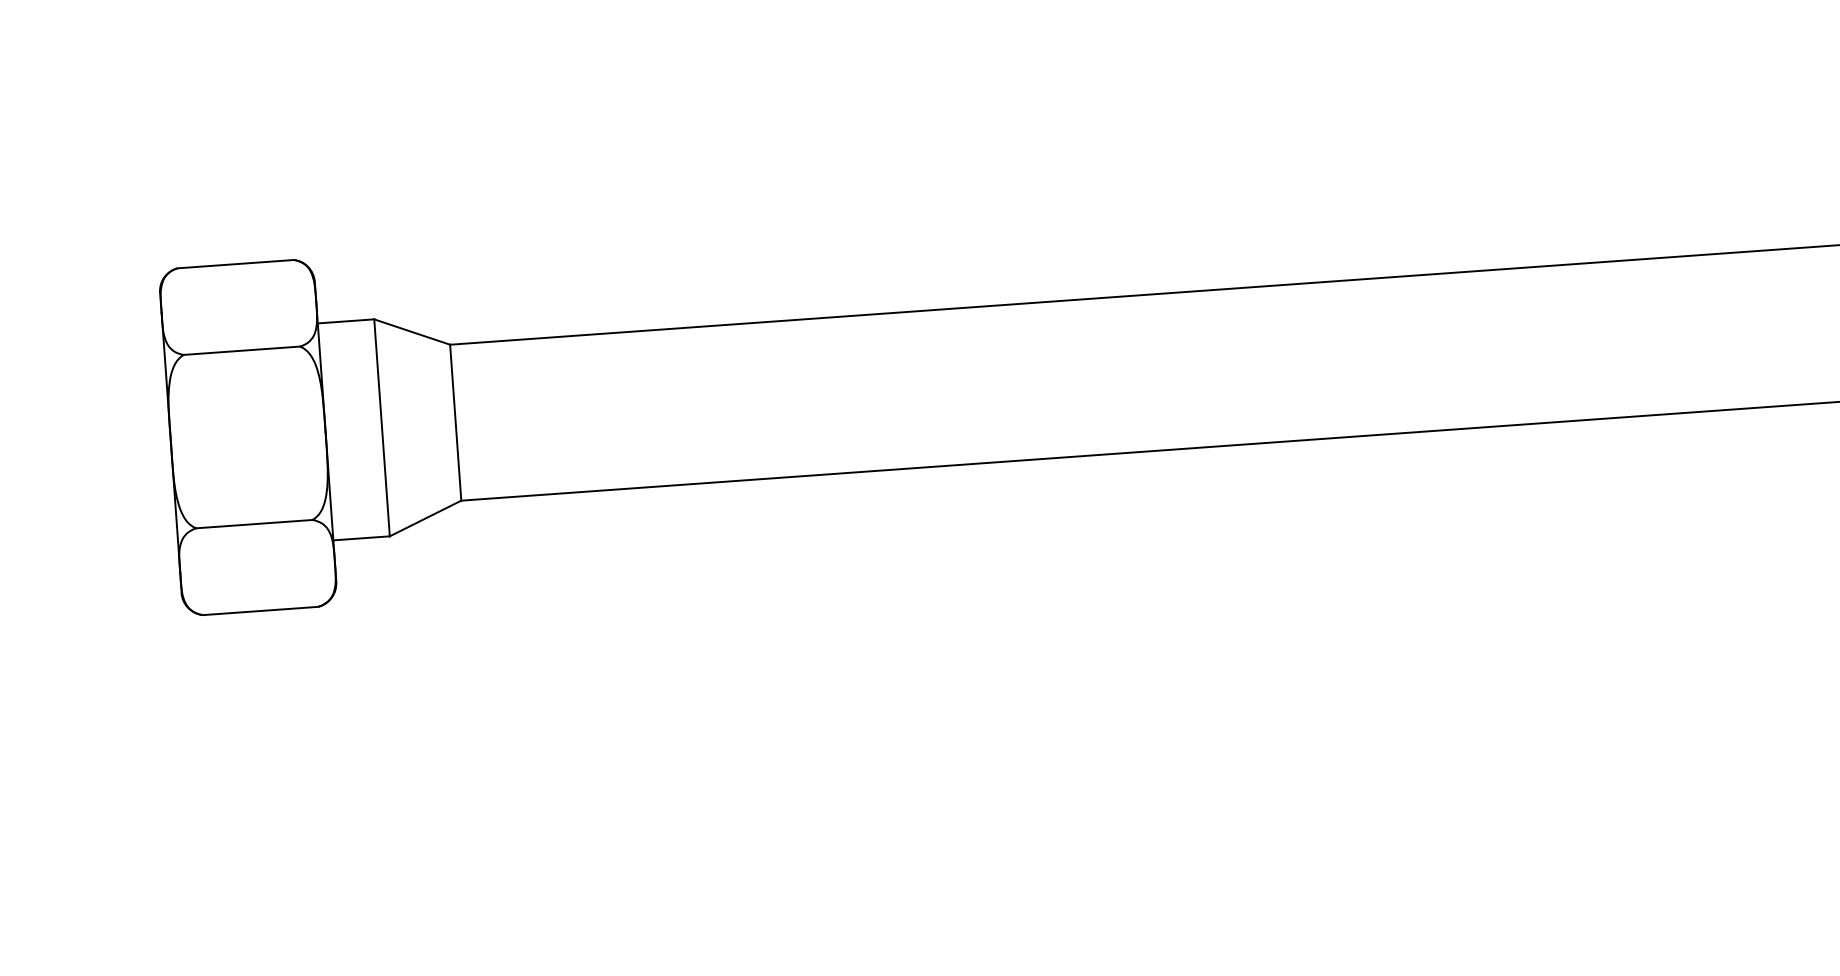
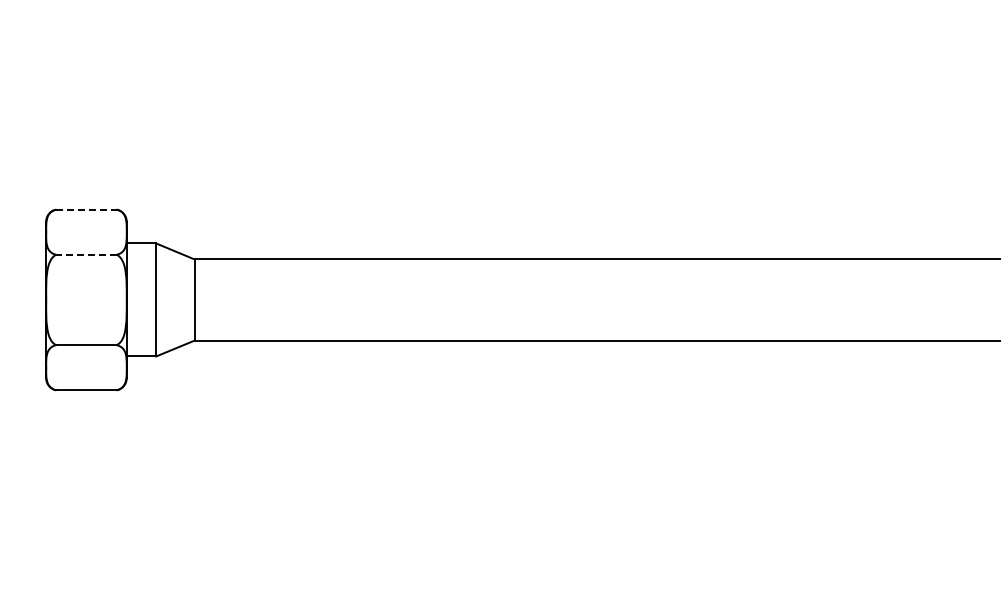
line: (235, 263) -> (86, 209), solid -> dashed
line: (240, 350) -> (85, 254), solid -> dashed

